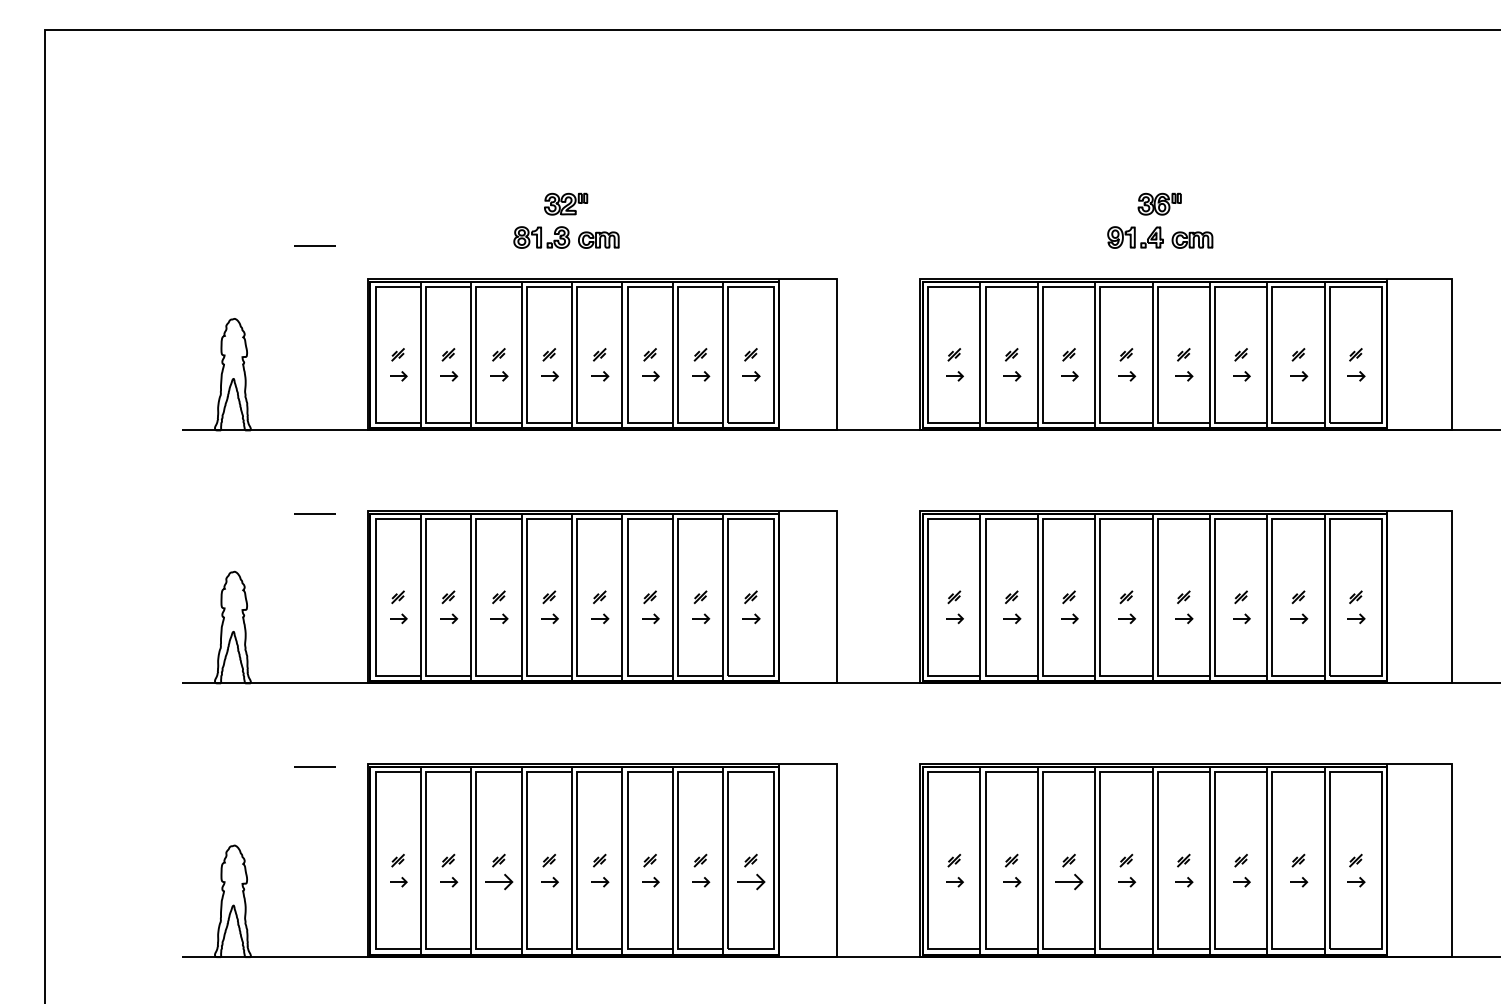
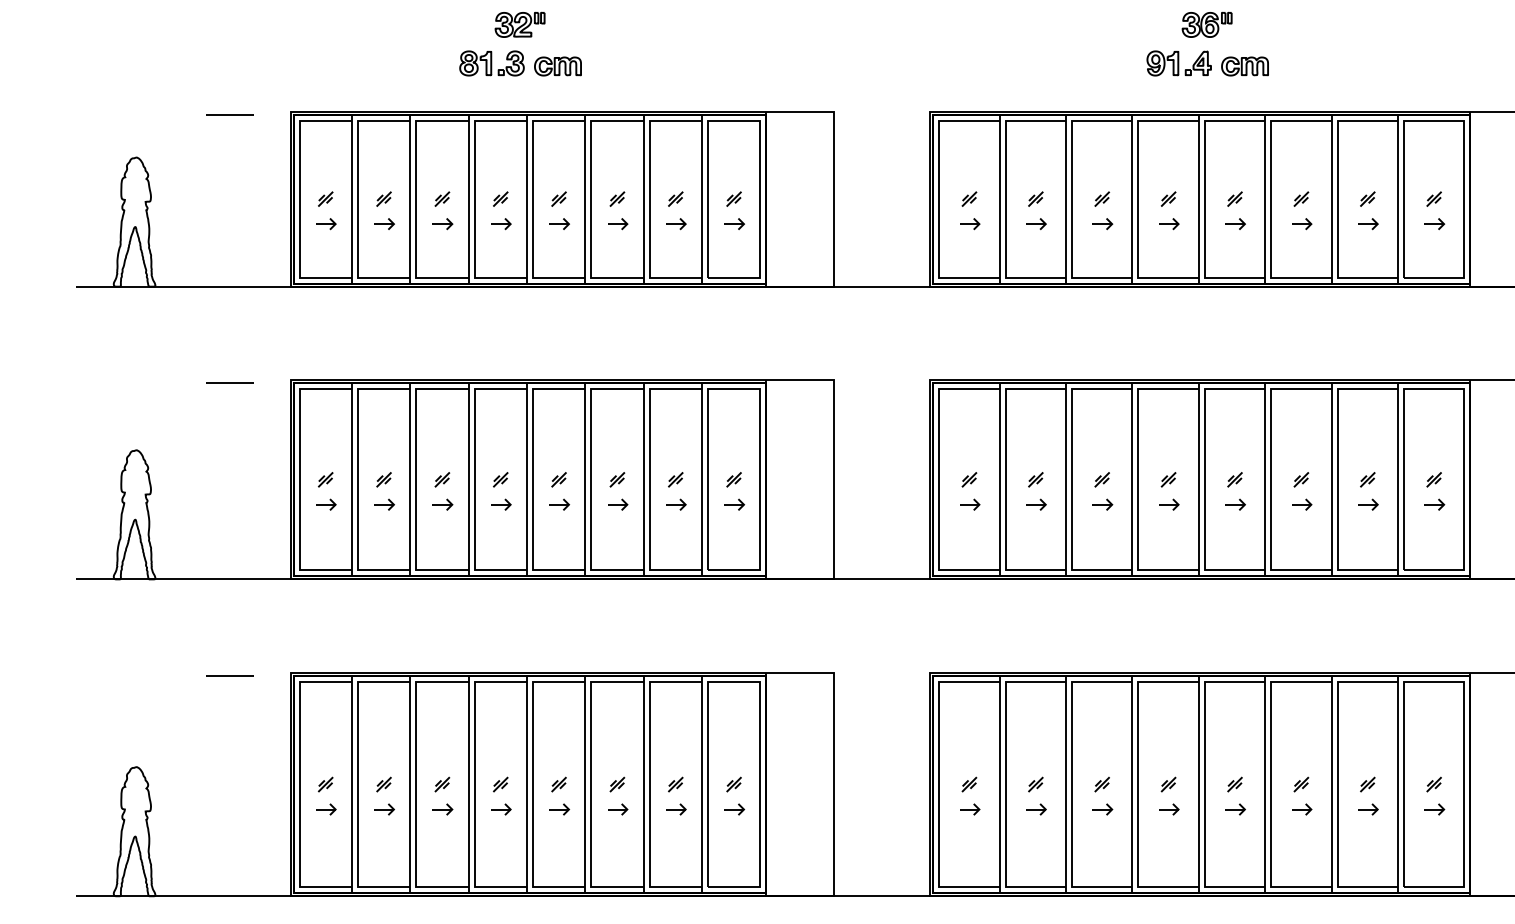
line: (314, 245) -> (228, 114), moved
part: (499, 882) -> (443, 809), size x0.62
part: (751, 882) -> (734, 809), size x0.62
part: (1069, 882) -> (1102, 809), size x0.62

